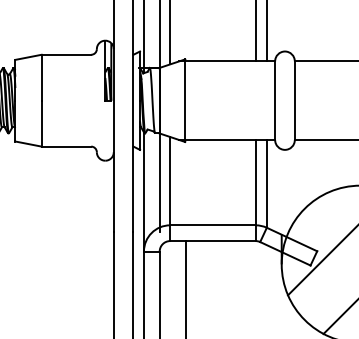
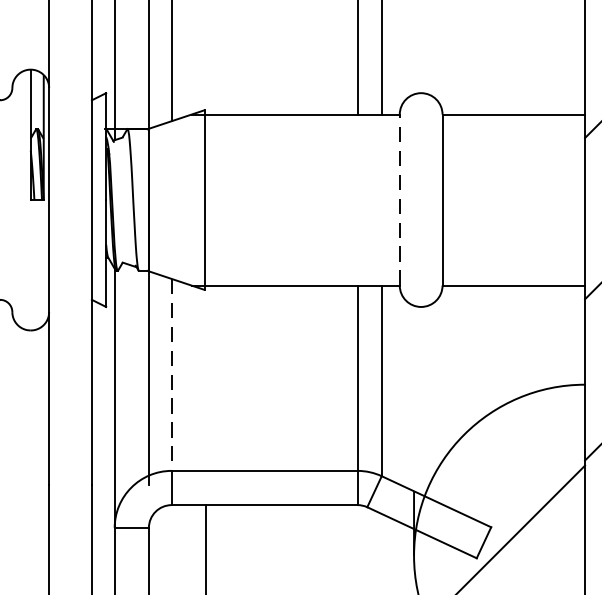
line: (275, 100) -> (400, 199), solid -> dashed
line: (170, 181) -> (172, 375), solid -> dashed

